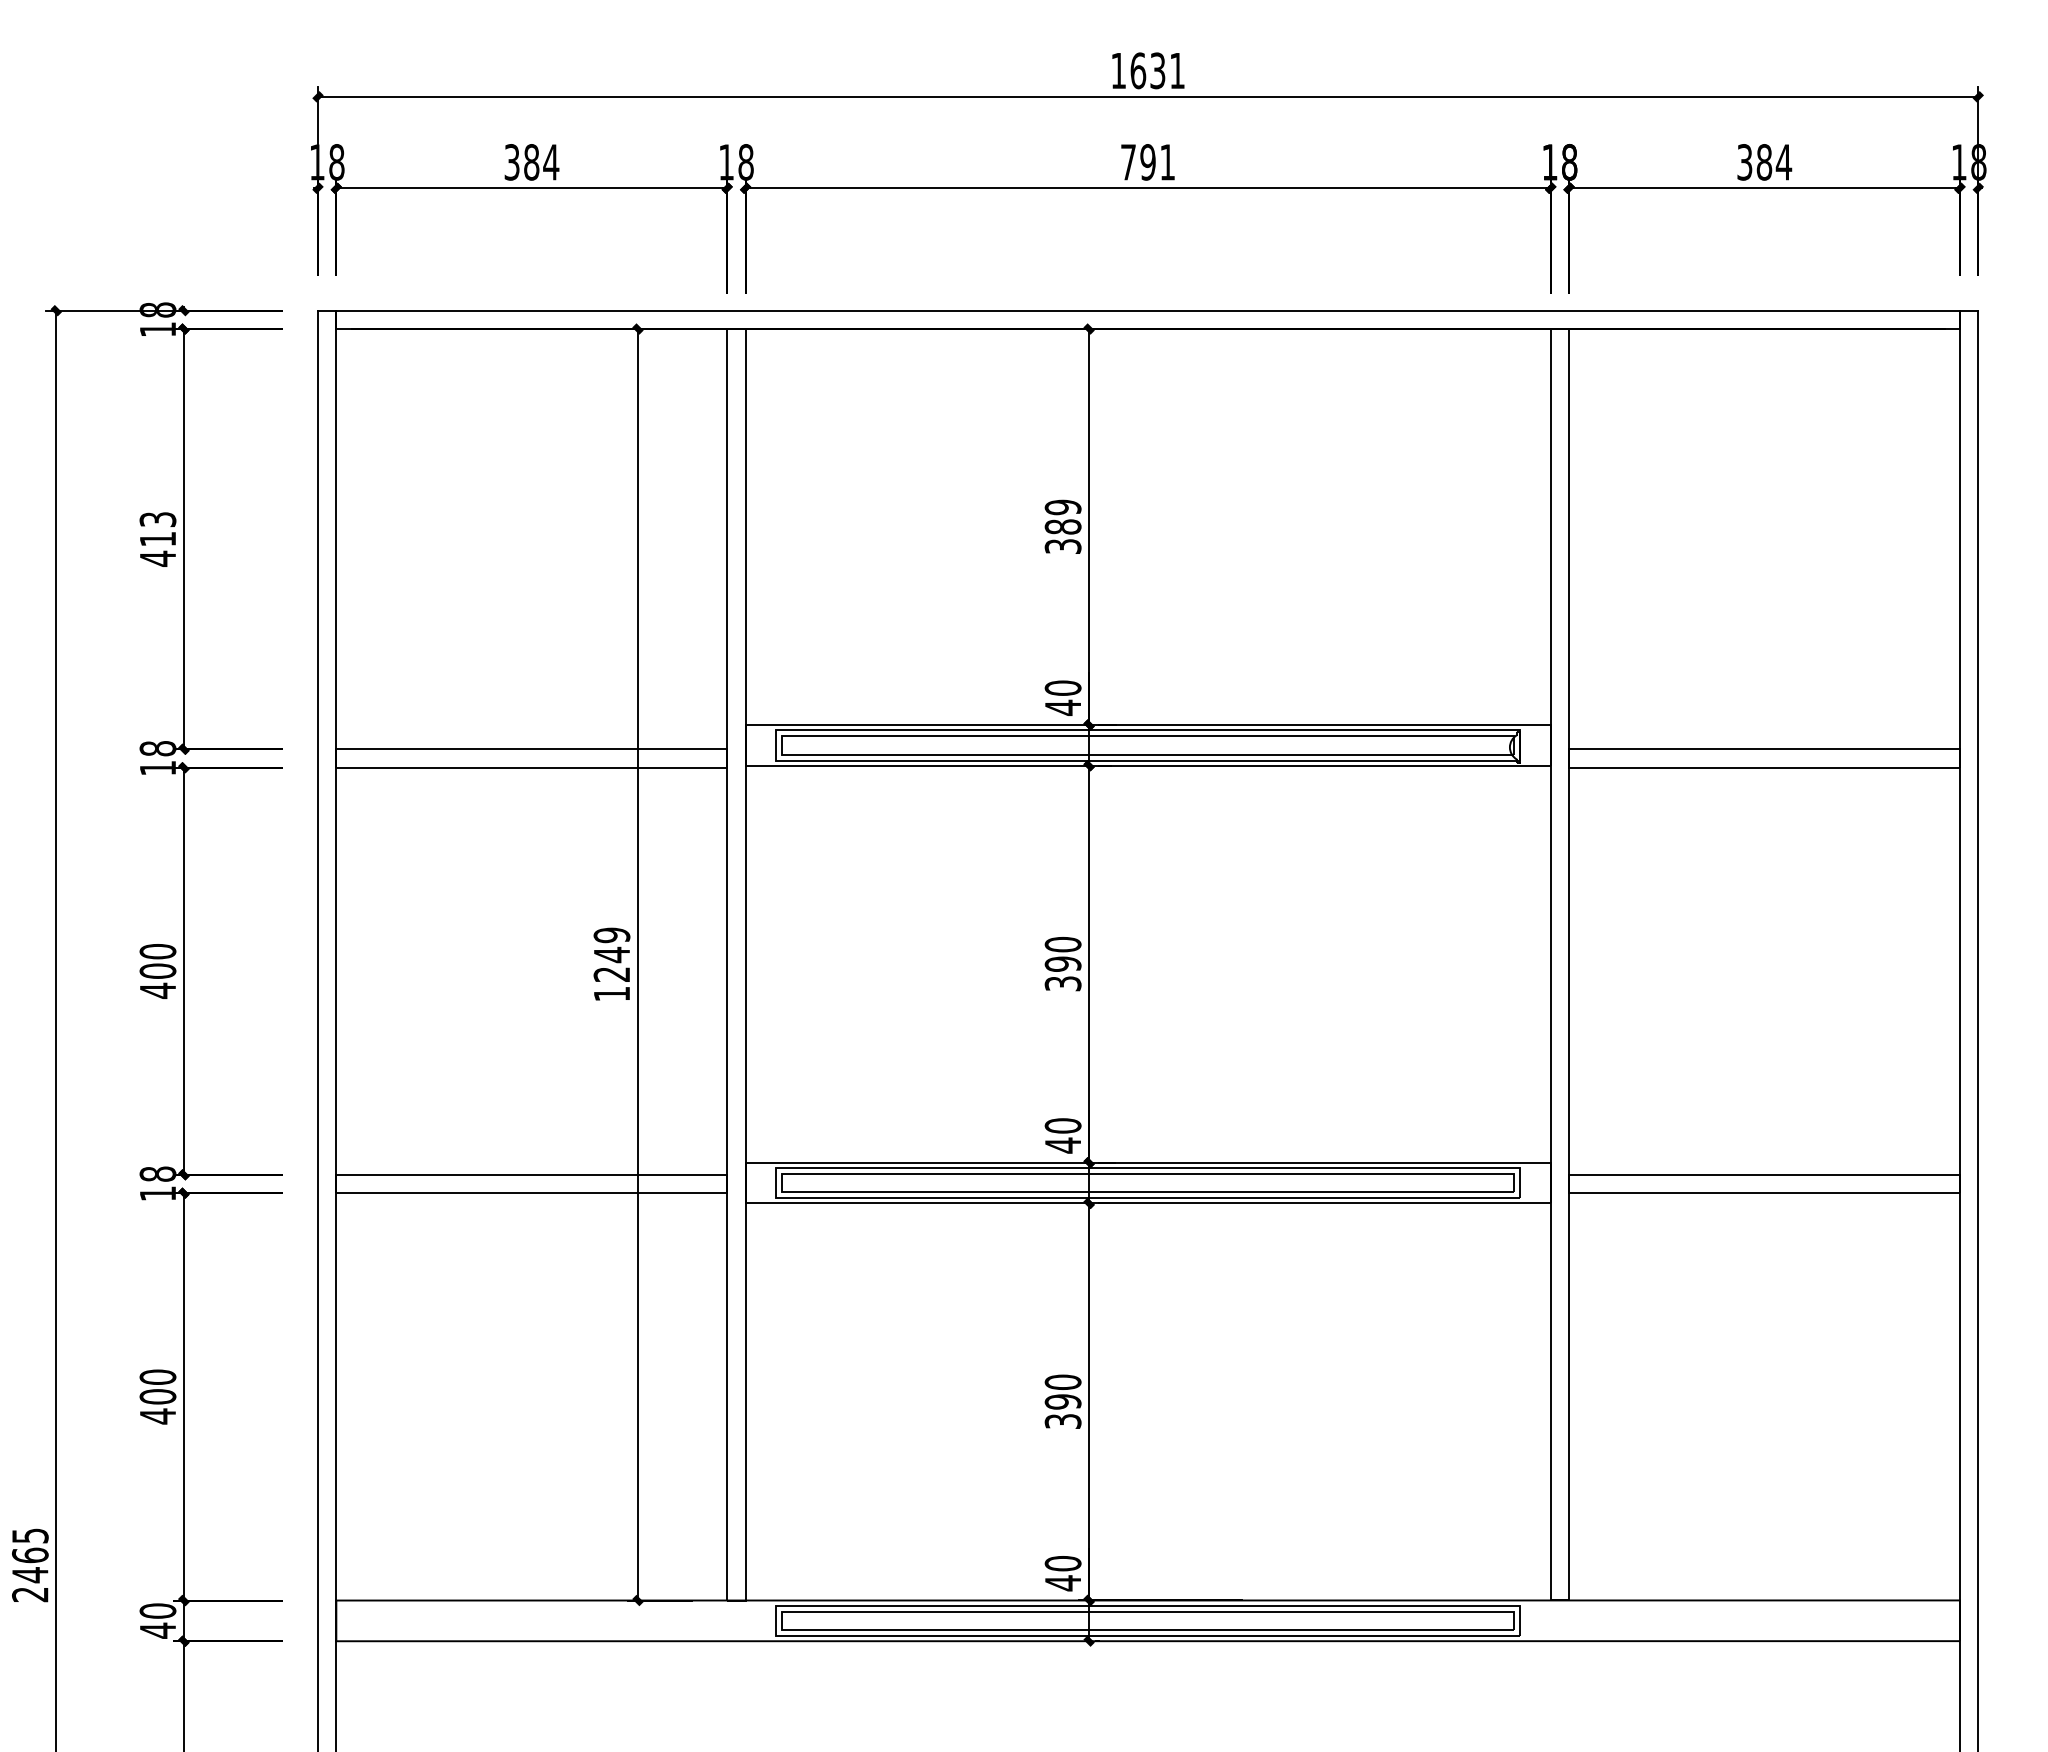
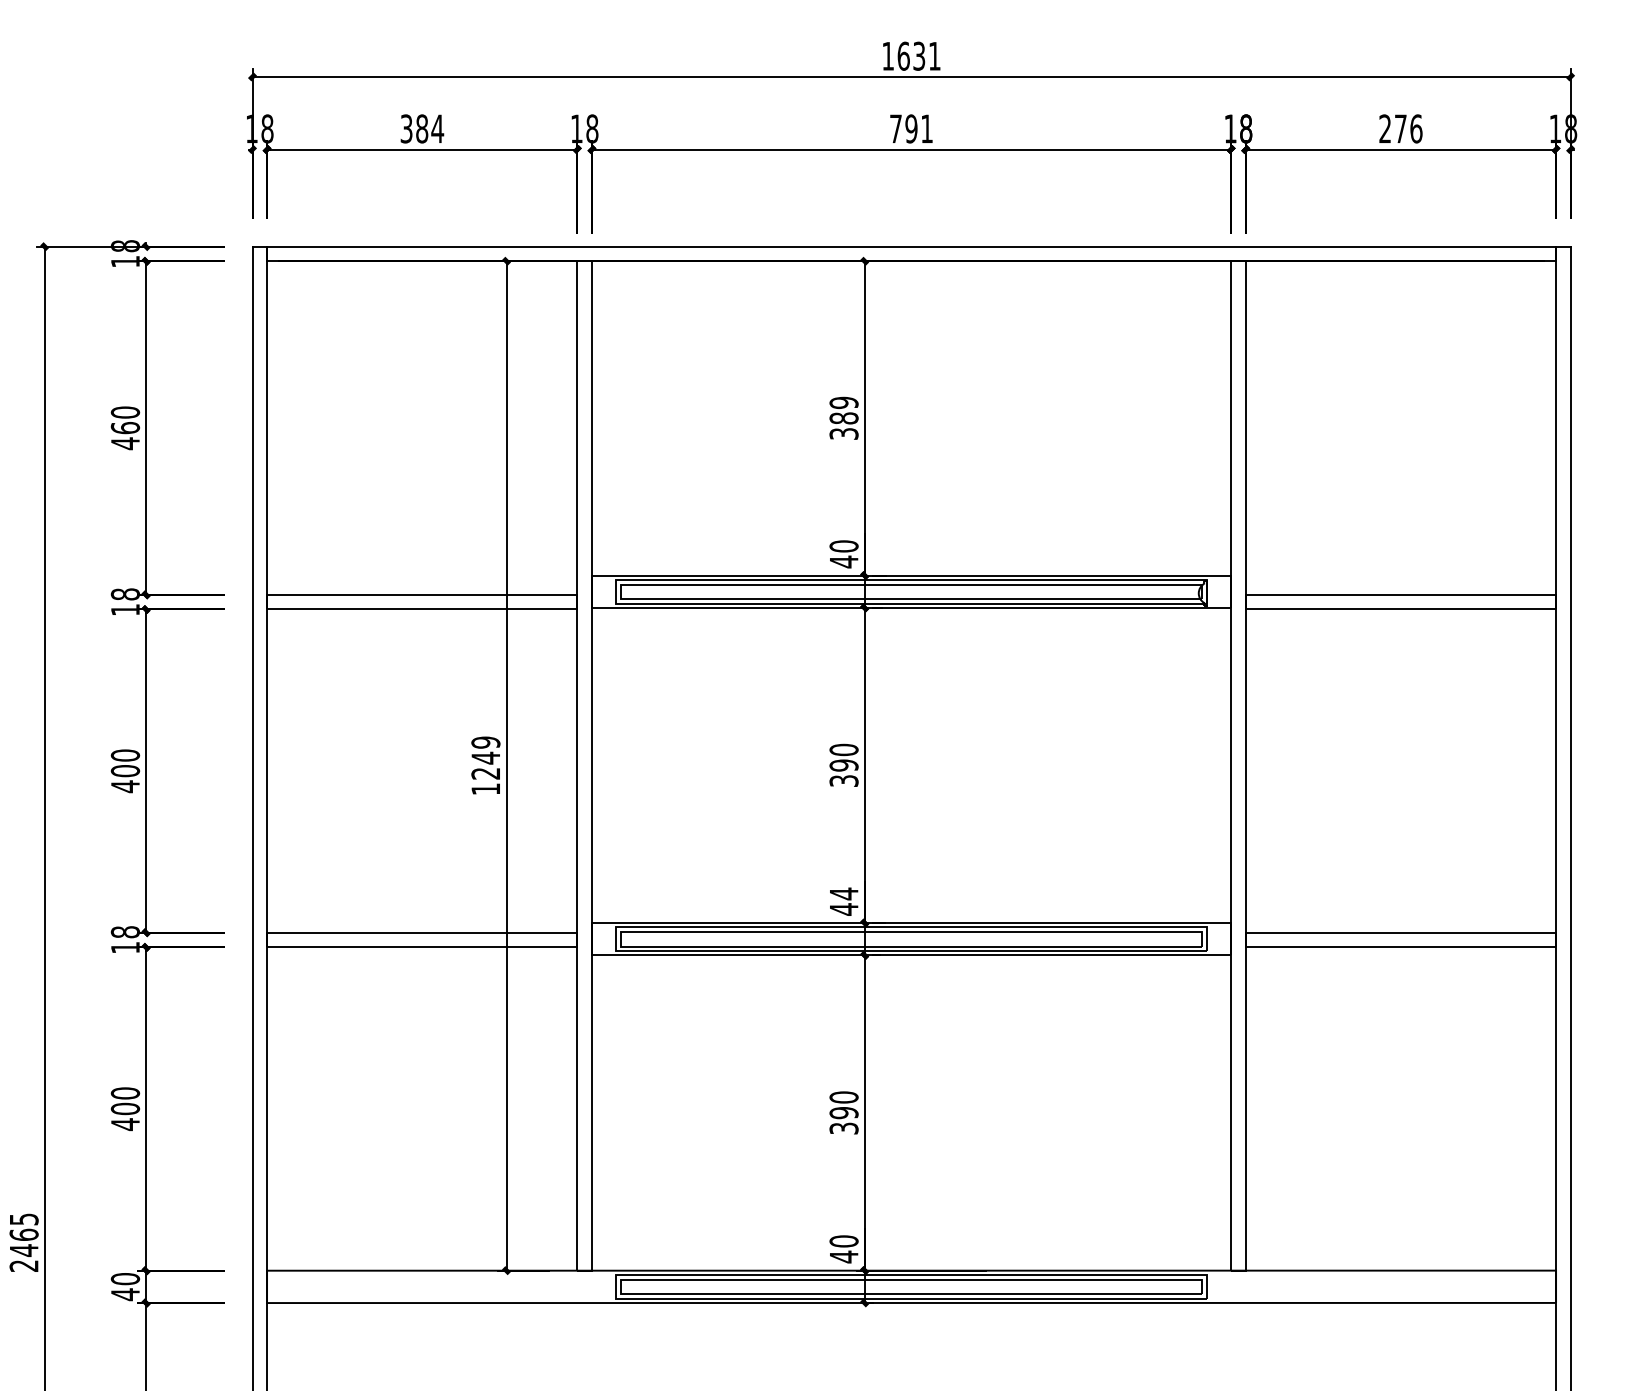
text: (1764, 161) -> (1400, 128), 384 -> 276
text: (158, 529) -> (125, 420), 413 -> 460
text: (1062, 1125) -> (843, 893), 40 -> 44

